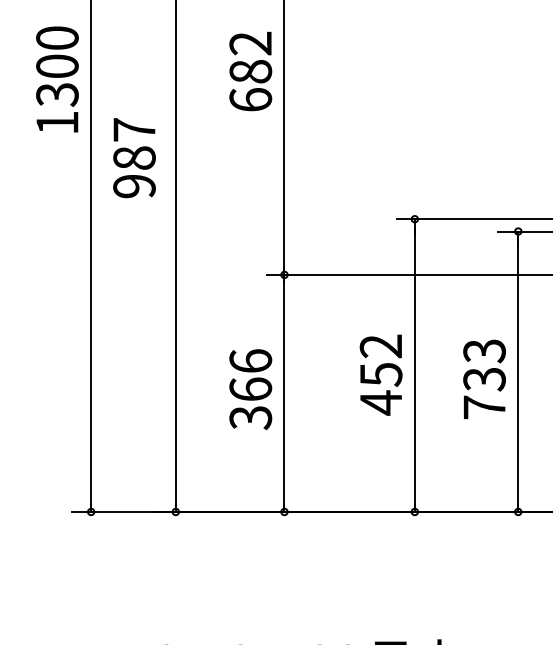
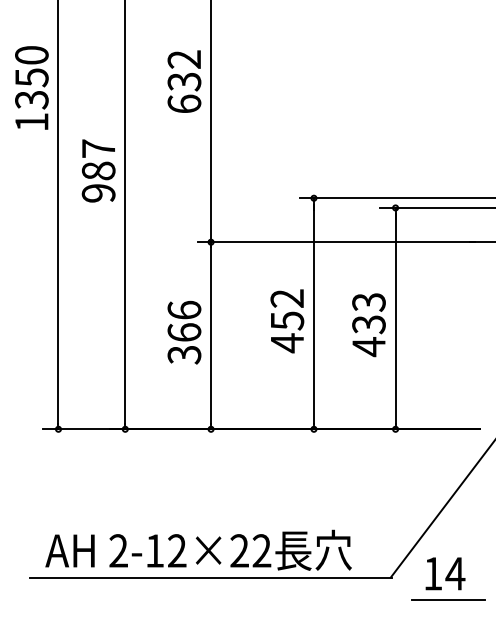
text: (56, 66) -> (31, 77), 1300 -> 1350
text: (250, 71) -> (184, 81), 682 -> 632
text: (134, 157) -> (98, 170), moved
text: (483, 408) -> (368, 347), 733 -> 433

